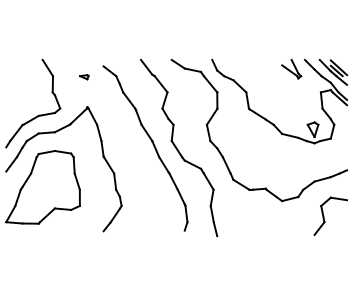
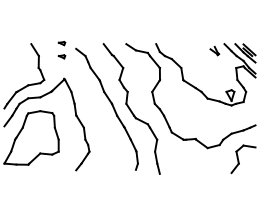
part: (84, 59) -> (62, 43), added
part: (291, 69) -> (214, 51), size x0.6

